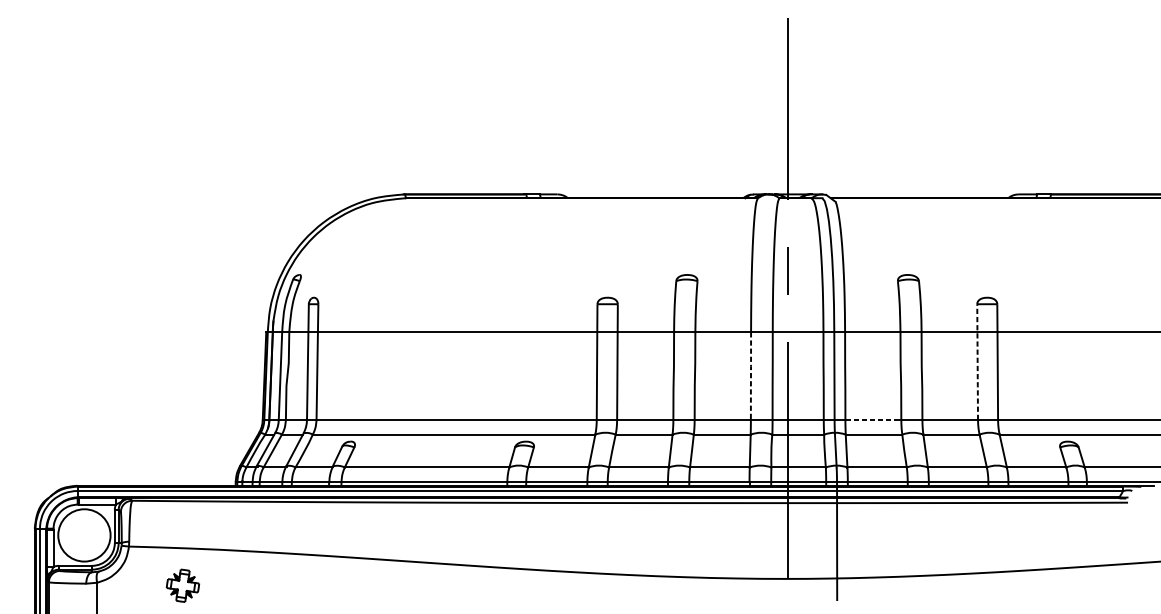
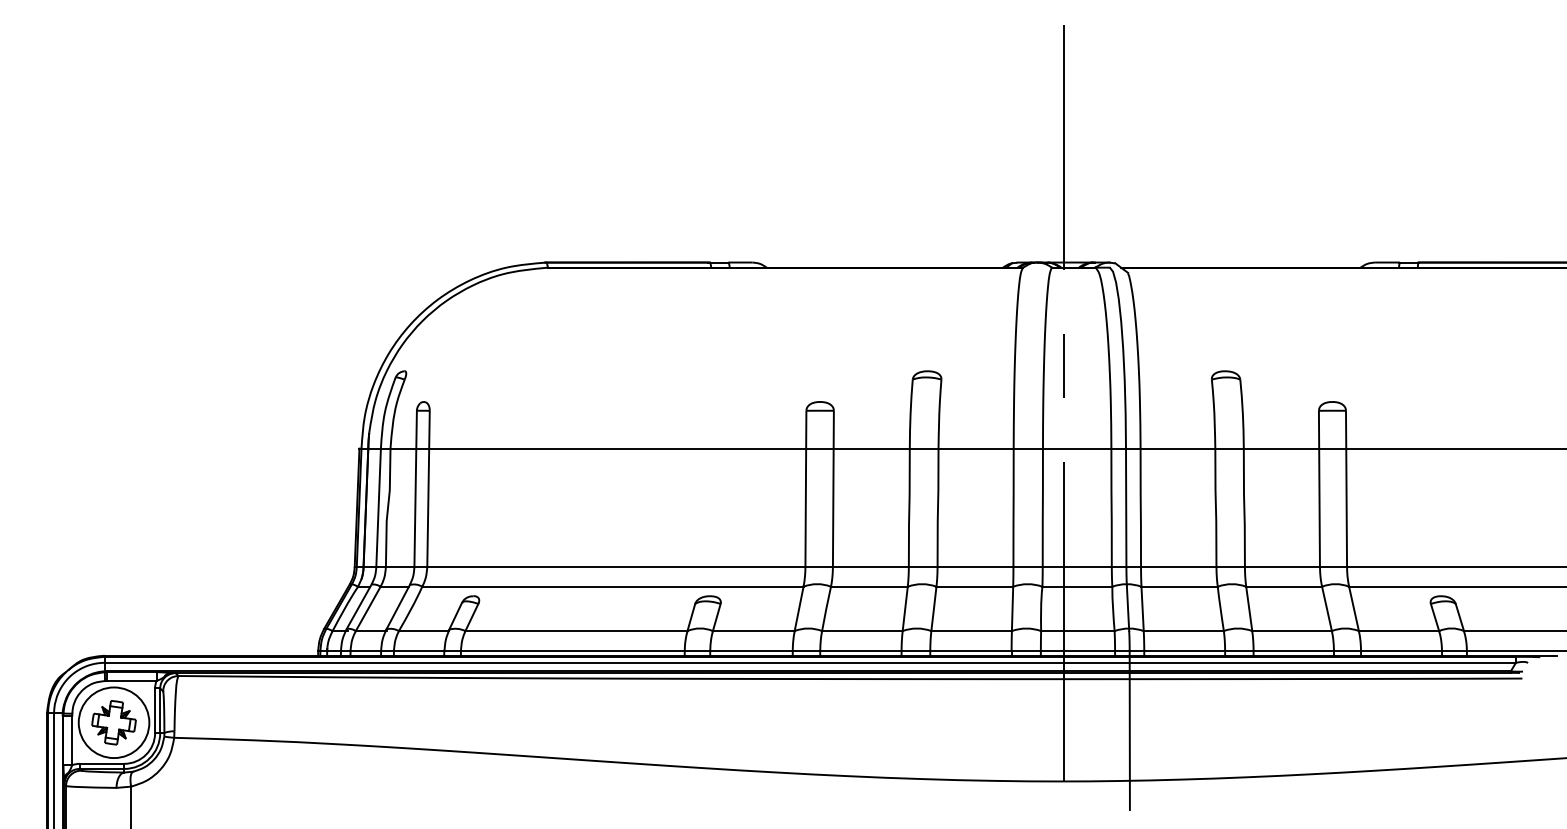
line: (977, 362) -> (1319, 489), dashed -> solid
line: (750, 375) -> (1013, 507), dashed -> solid
line: (873, 419) -> (1178, 566), dashed -> solid
part: (182, 585) -> (113, 722), moved

